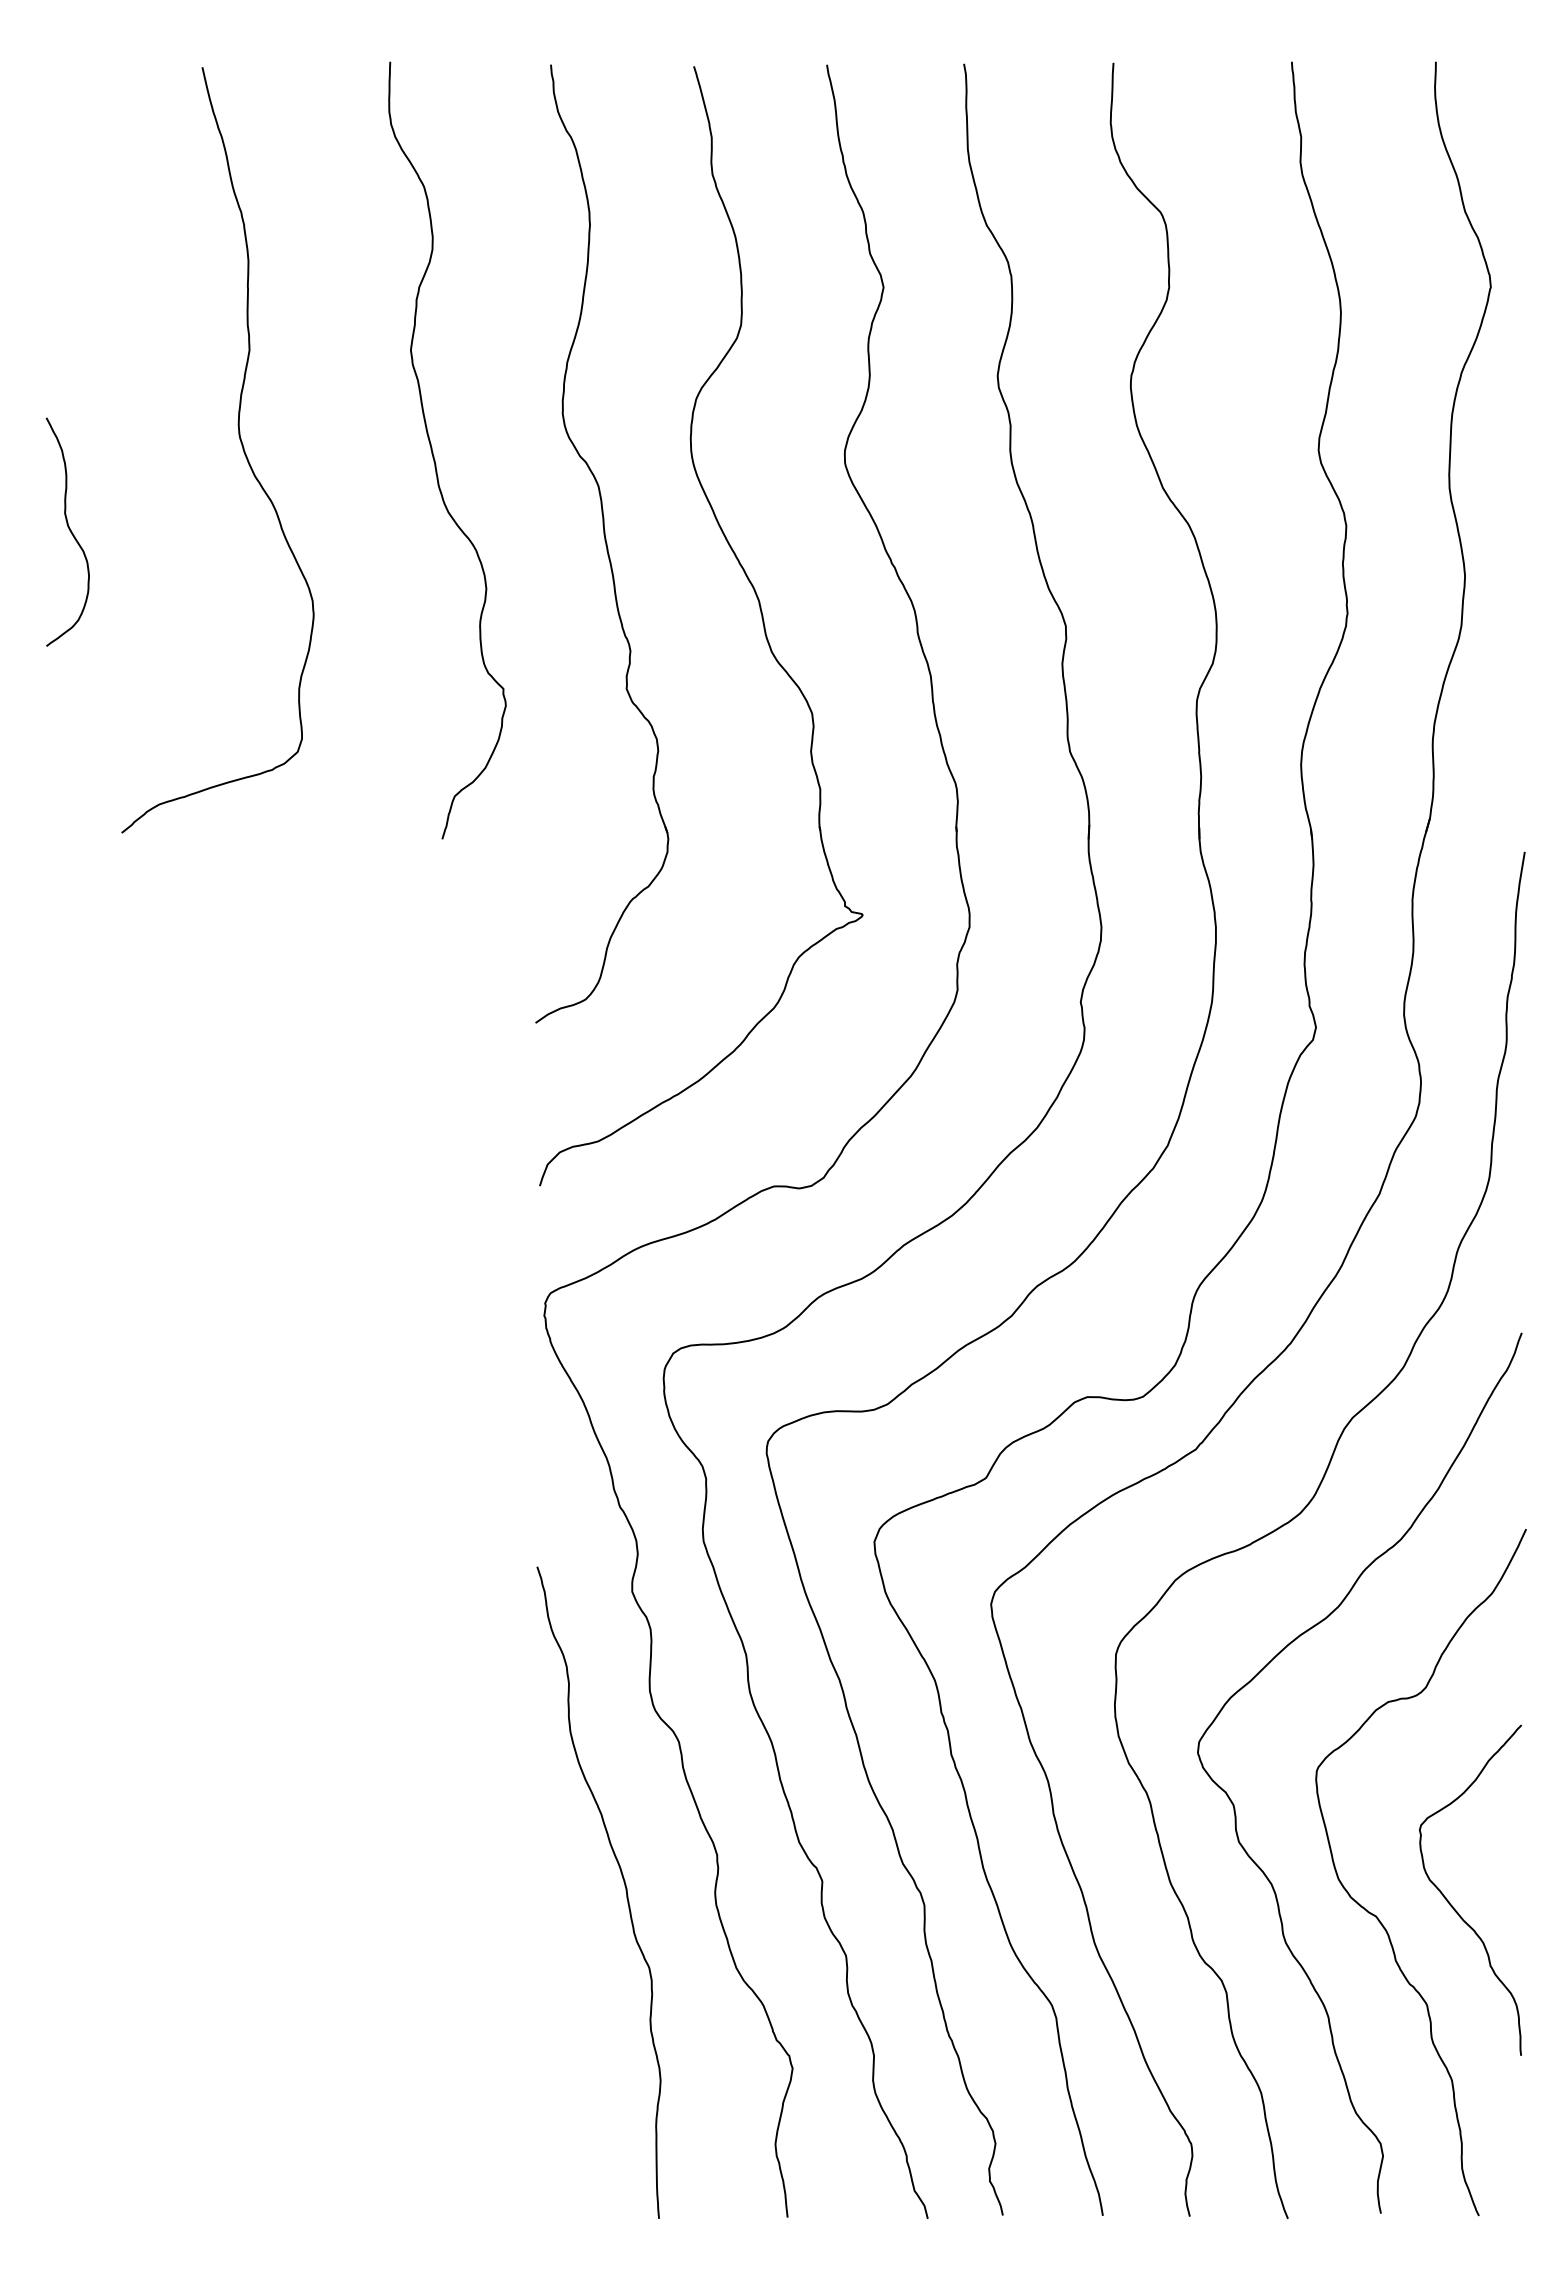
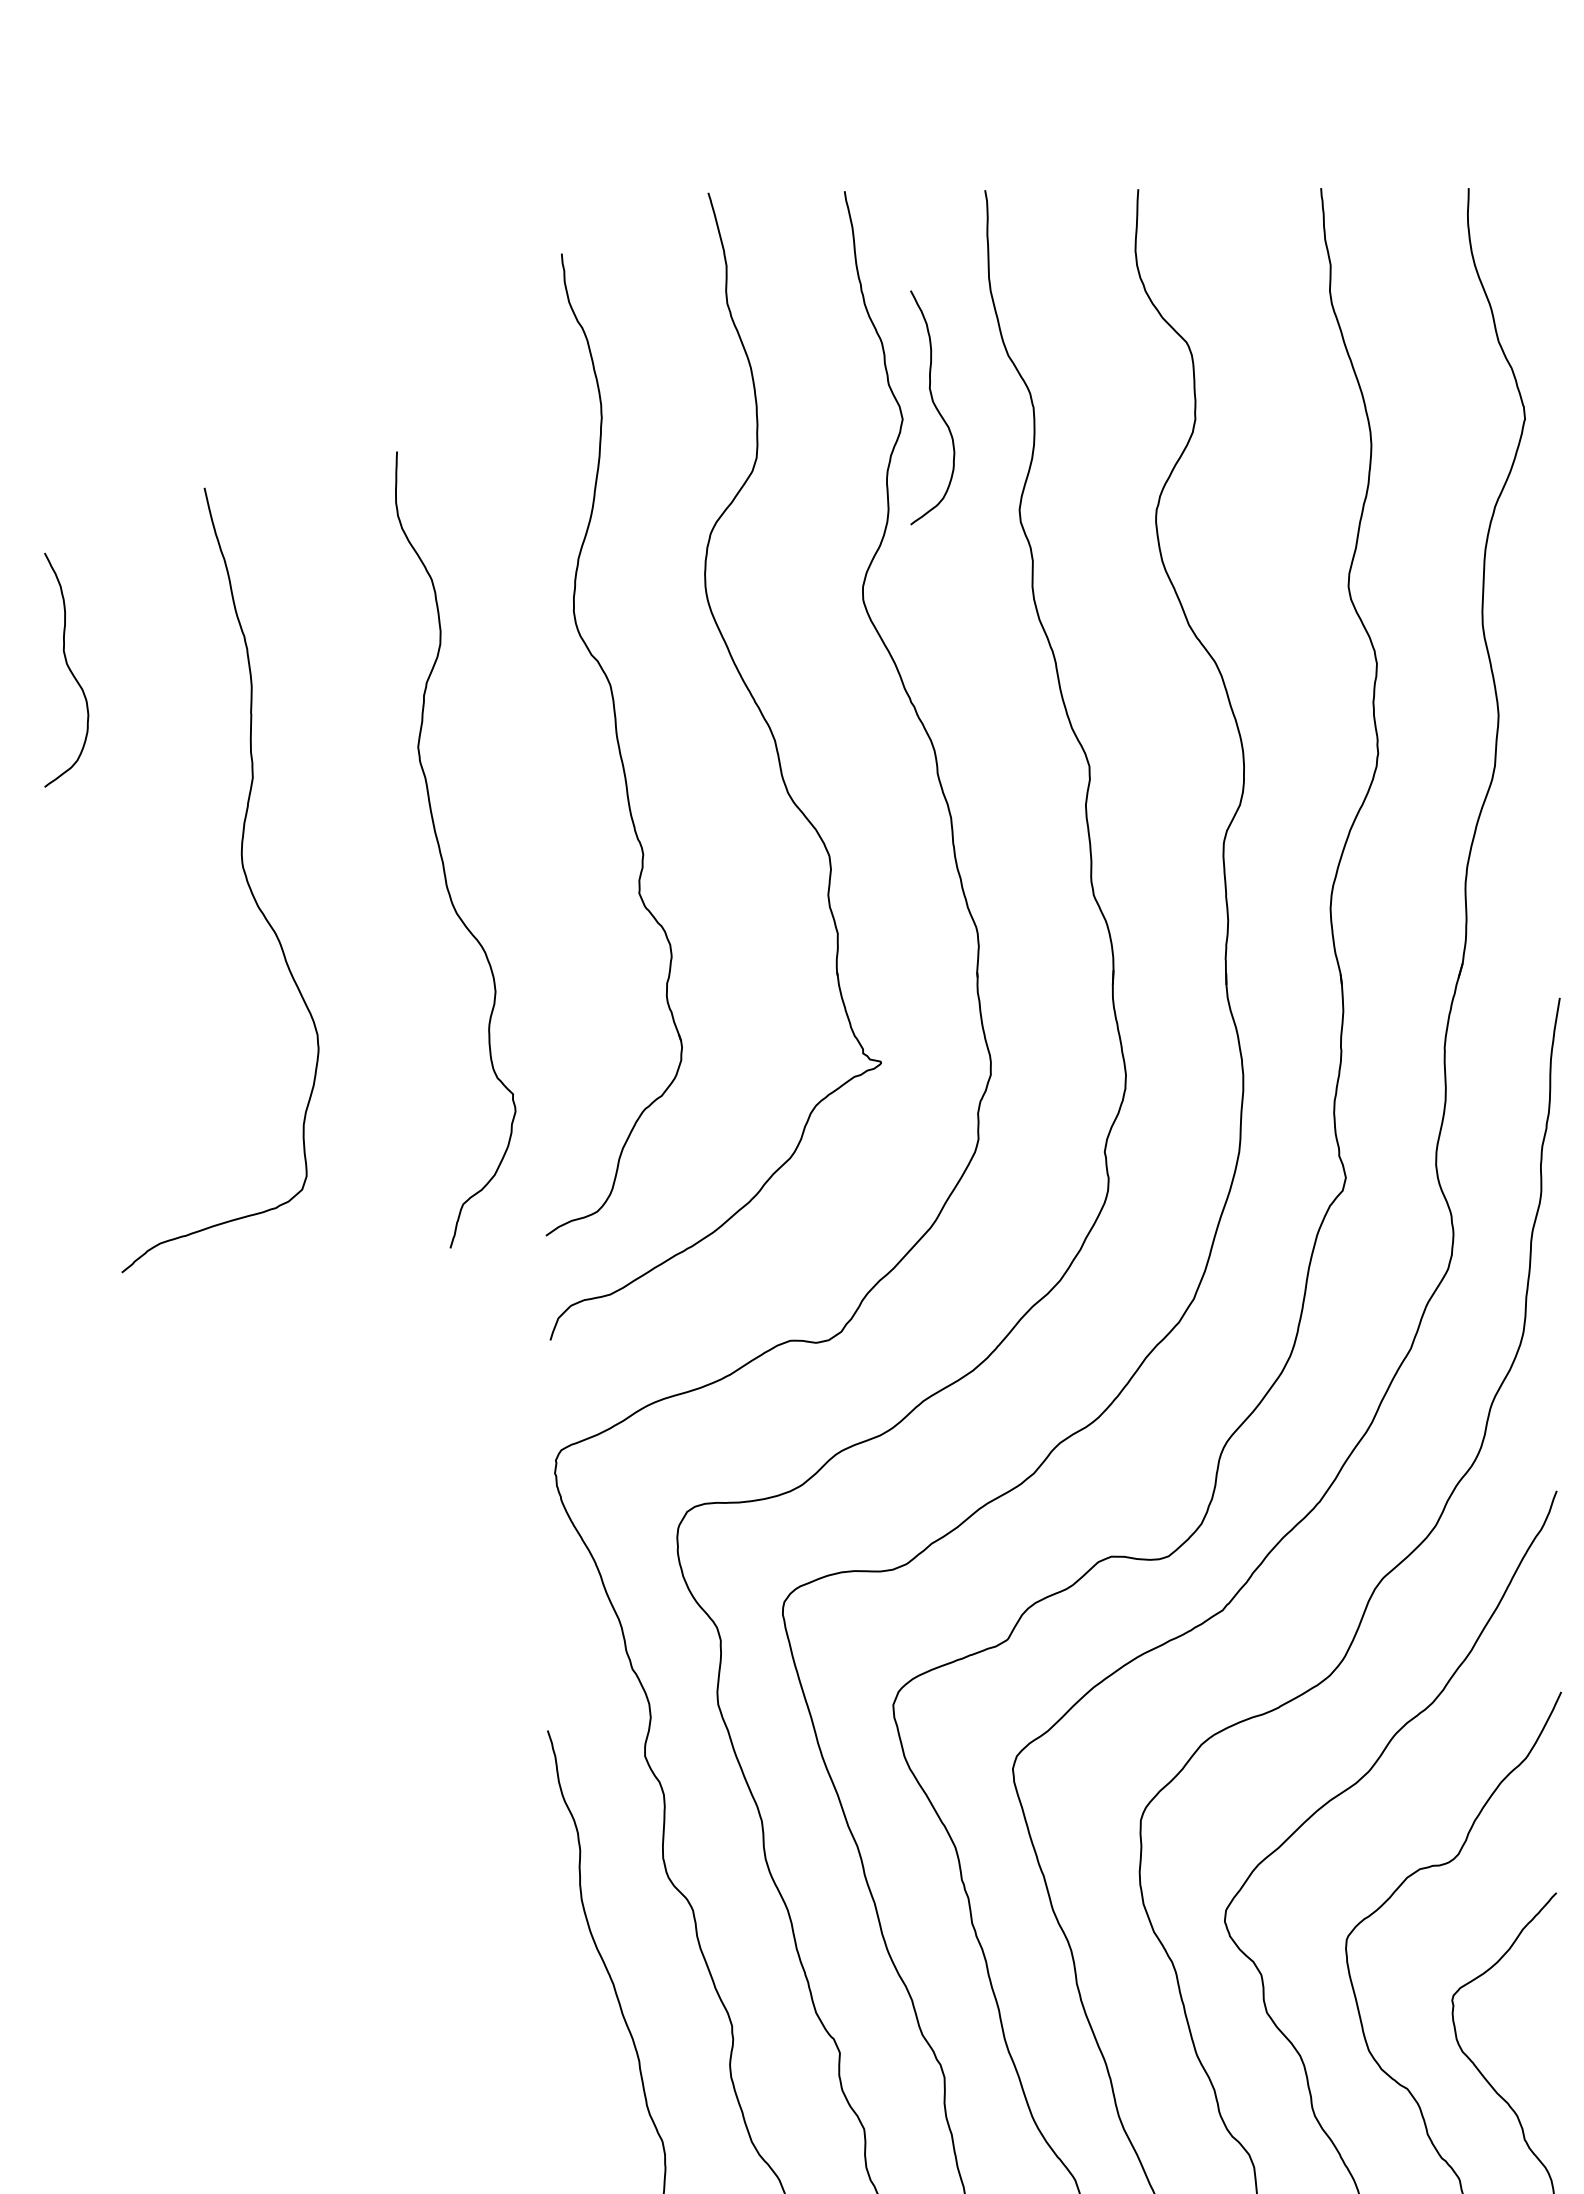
curve: (913, 273) -> (933, 405), added
curve: (240, 442) -> (243, 872), moved
curve: (433, 452) -> (441, 851), moved
part: (602, 543) -> (614, 744), moved

